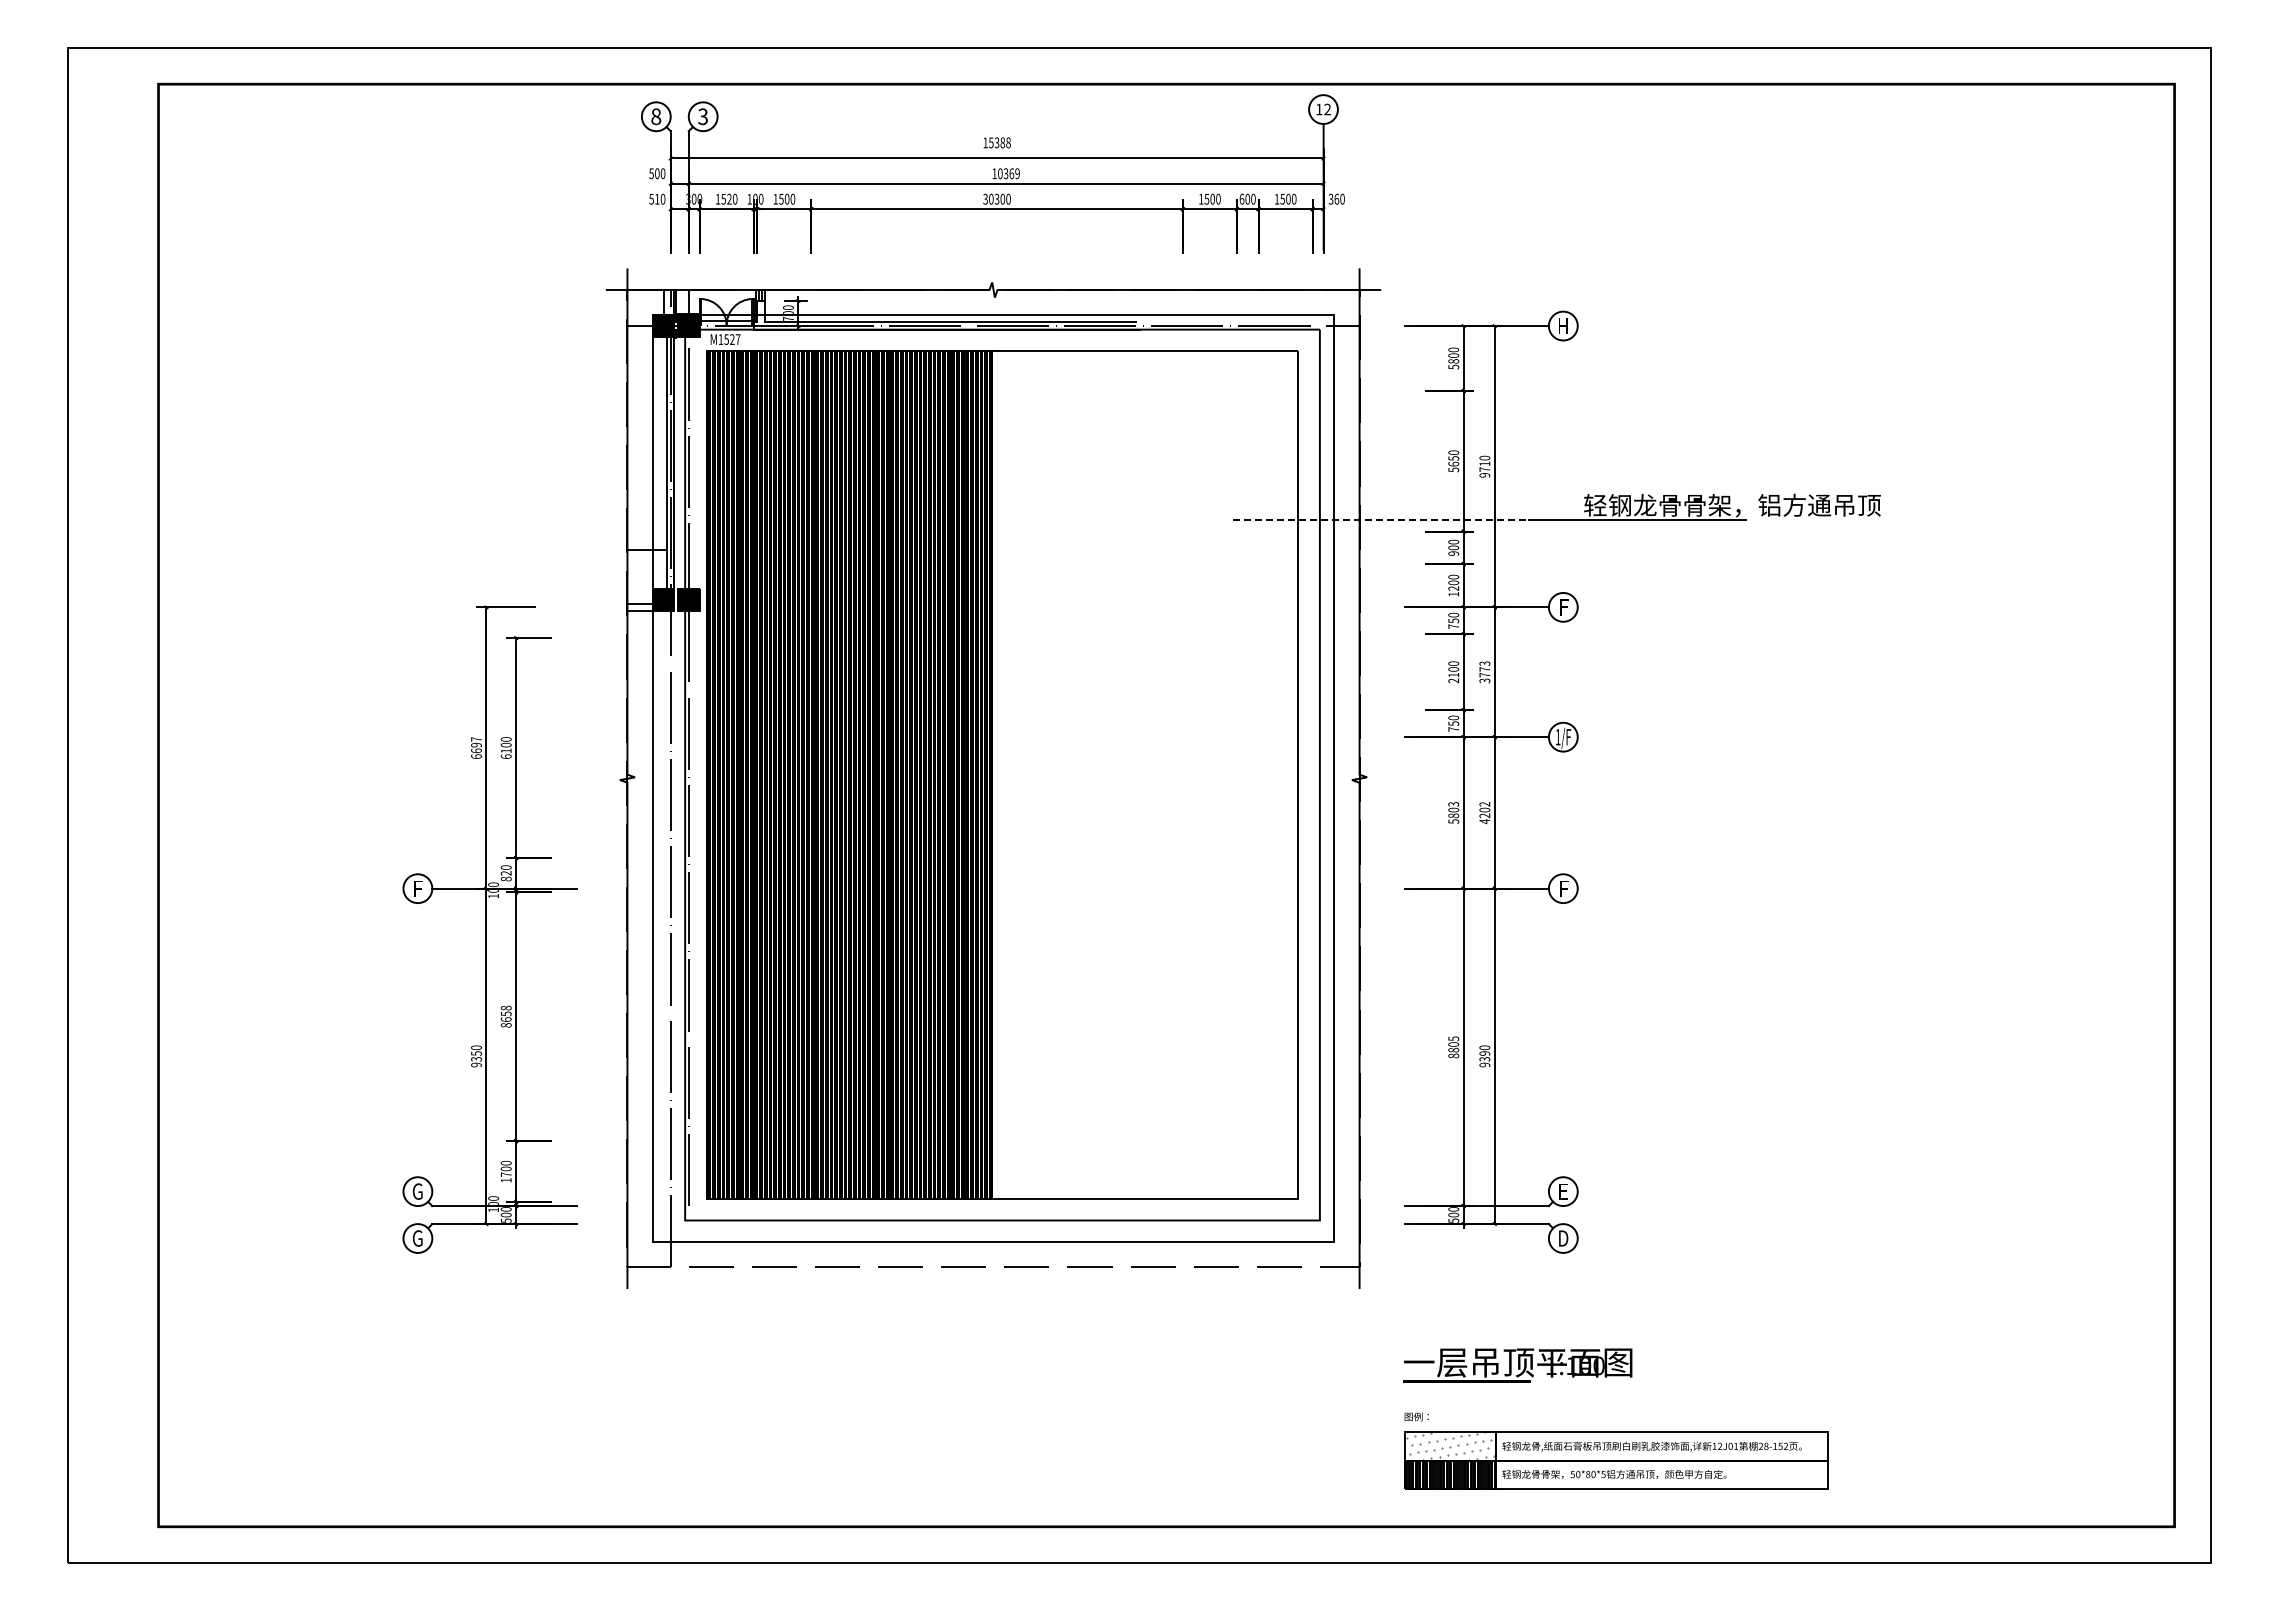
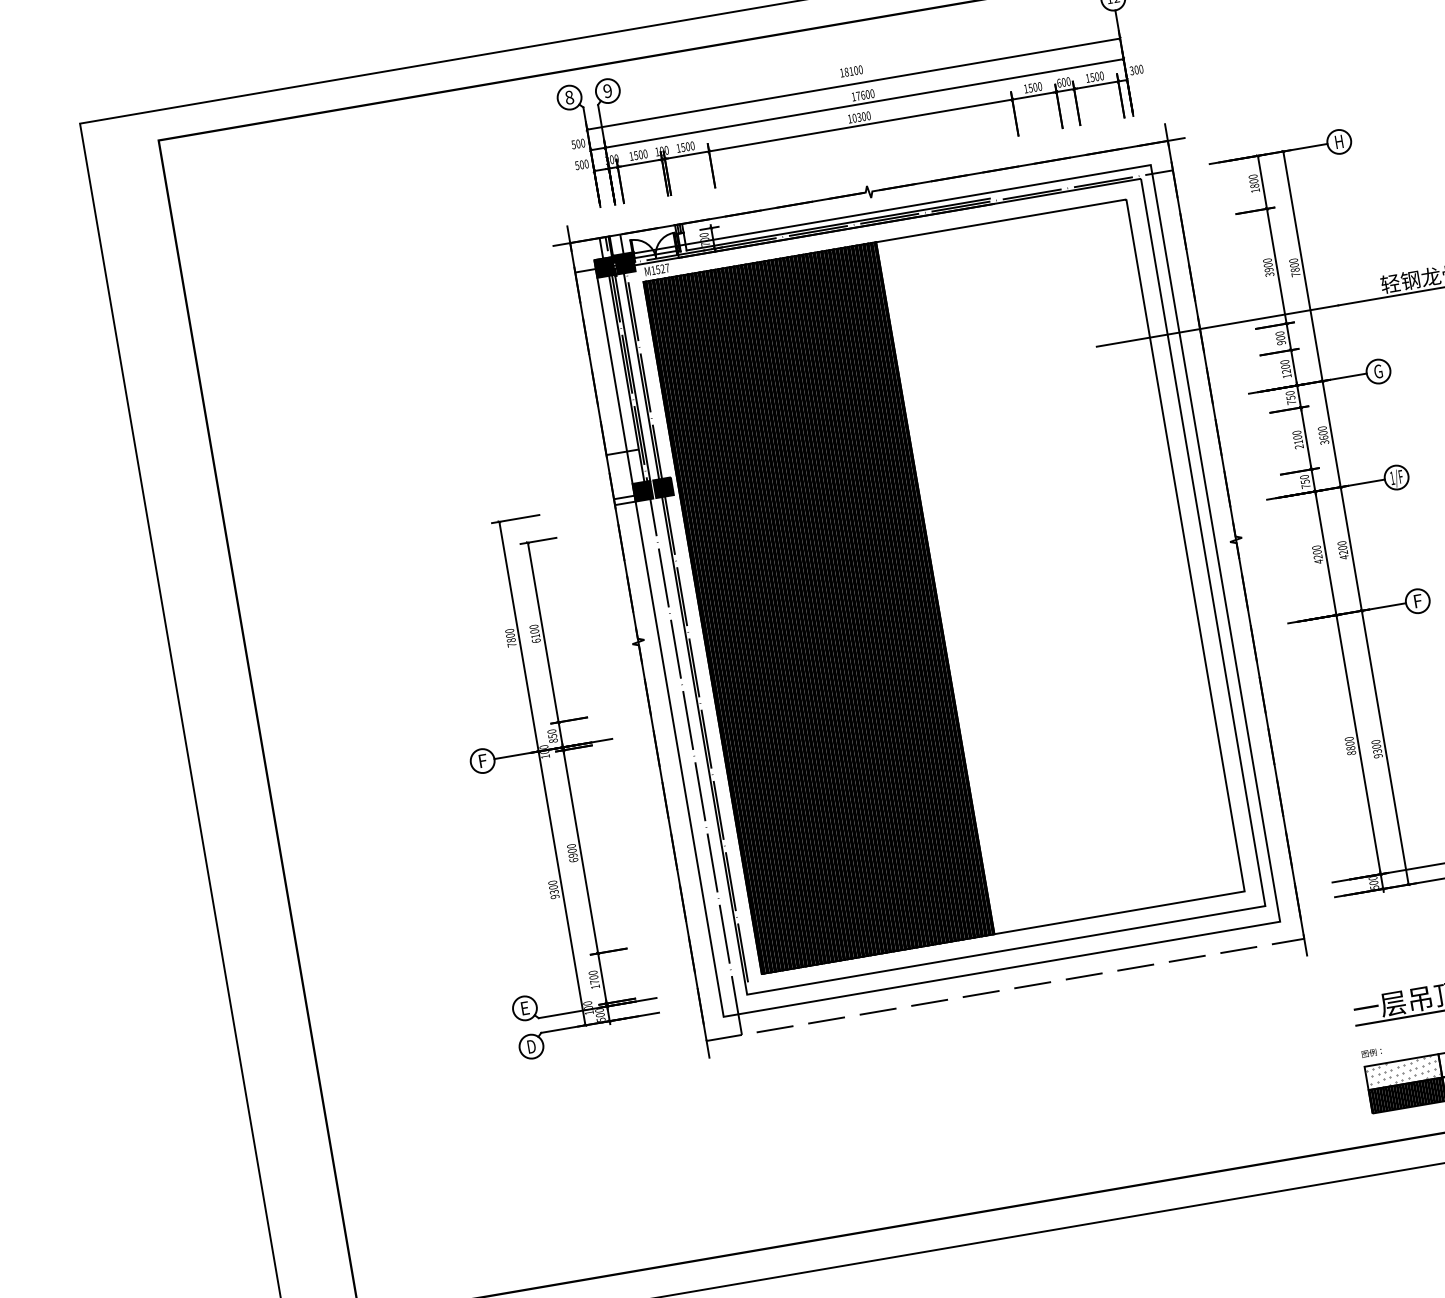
text: (702, 116) -> (607, 90), 3 -> 9
text: (999, 142) -> (853, 70), 15388 -> 18100
text: (1008, 173) -> (865, 94), 10369 -> 17600
text: (657, 198) -> (581, 164), 510 -> 500
text: (985, 198) -> (849, 118), 30300 -> 10300
text: (1336, 198) -> (1136, 69), 360 -> 300
text: (729, 199) -> (640, 154), 1520 -> 1500
text: (1453, 366) -> (1255, 190), 5800 -> 1800
text: (1453, 463) -> (1268, 269), 5650 -> 3900
text: (1484, 469) -> (1294, 270), 9710 -> 7800
line: (1381, 520) -> (1217, 326), dashed -> solid
text: (1563, 607) -> (1378, 371), F -> G
text: (1484, 669) -> (1322, 433), 3773 -> 3600
text: (476, 747) -> (510, 637), 6697 -> 7800
text: (1484, 804) -> (1341, 543), 4202 -> 4200
text: (1453, 813) -> (1317, 555), 5803 -> 4200
text: (505, 873) -> (552, 736), 820 -> 850
text: (505, 1016) -> (572, 853), 8658 -> 6900
text: (1453, 1038) -> (1349, 738), 8805 -> 8800
text: (476, 1053) -> (553, 887), 9350 -> 9300
text: (1484, 1053) -> (1376, 746), 9390 -> 9300
text: (417, 1191) -> (524, 1008), G -> E
text: (417, 1238) -> (531, 1046), G -> D

